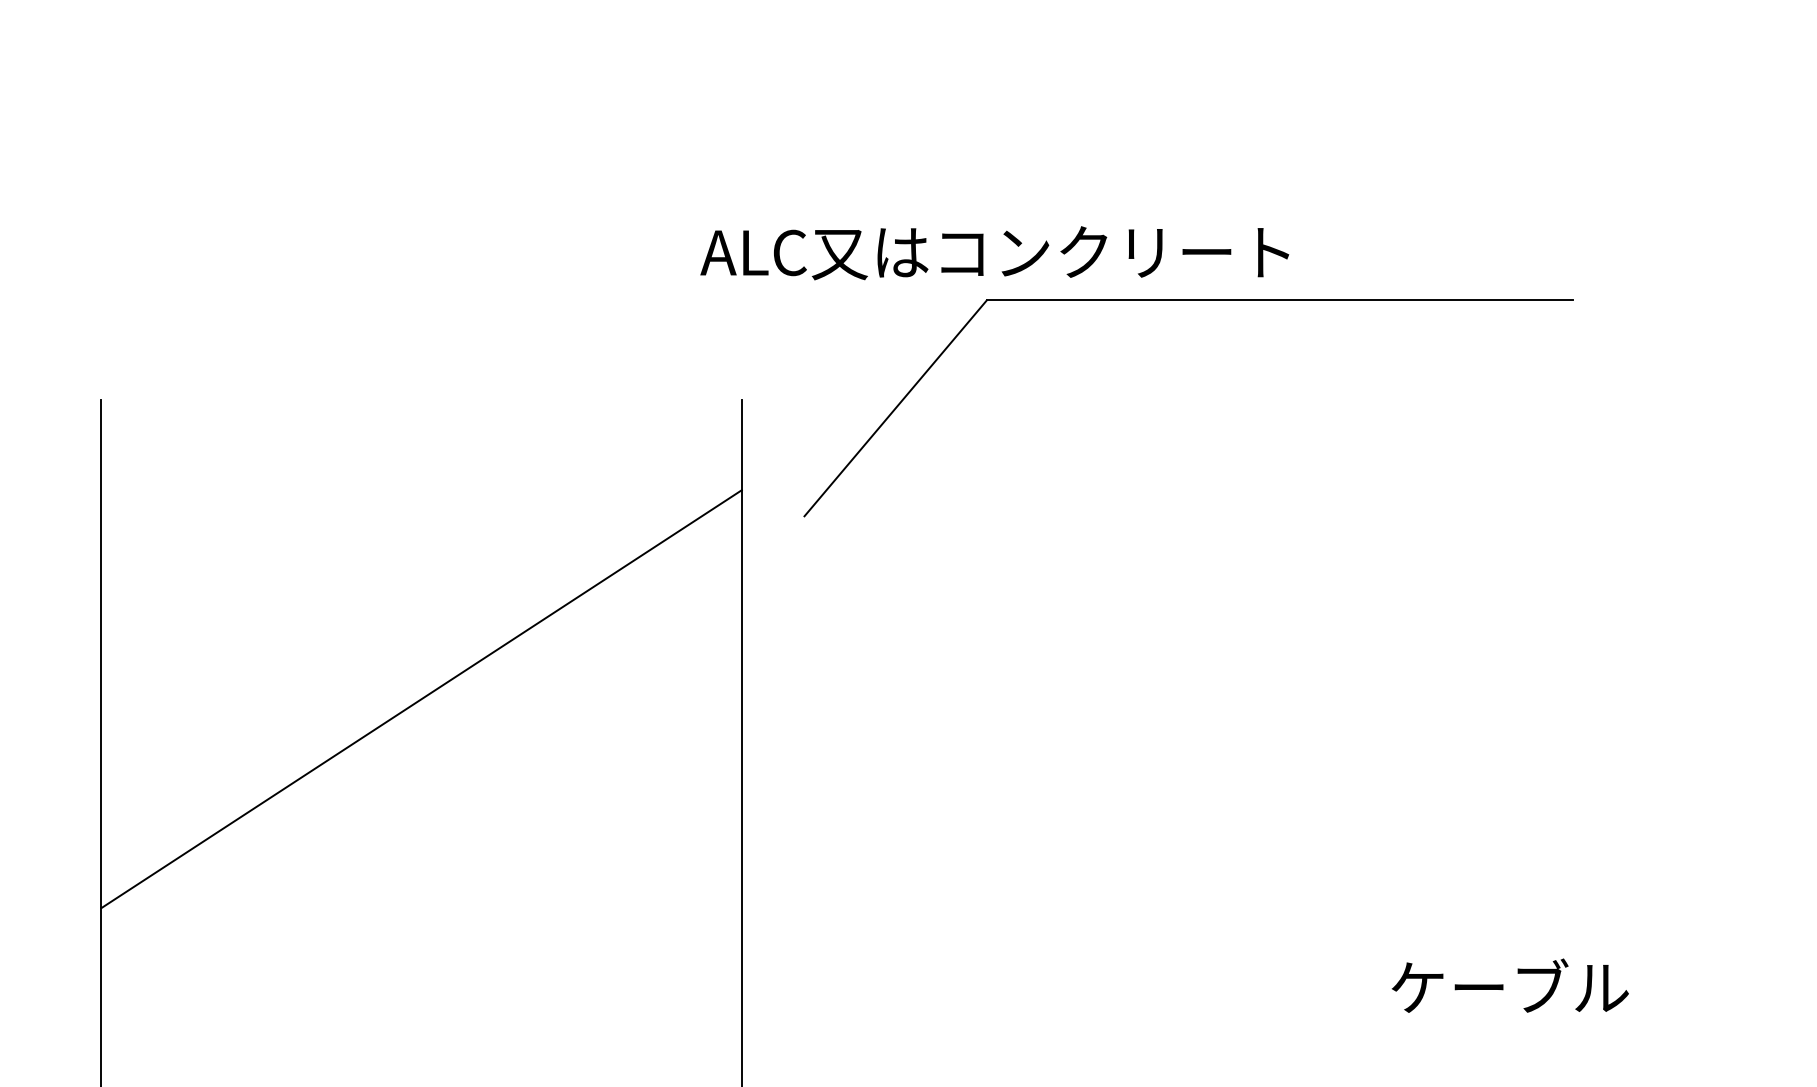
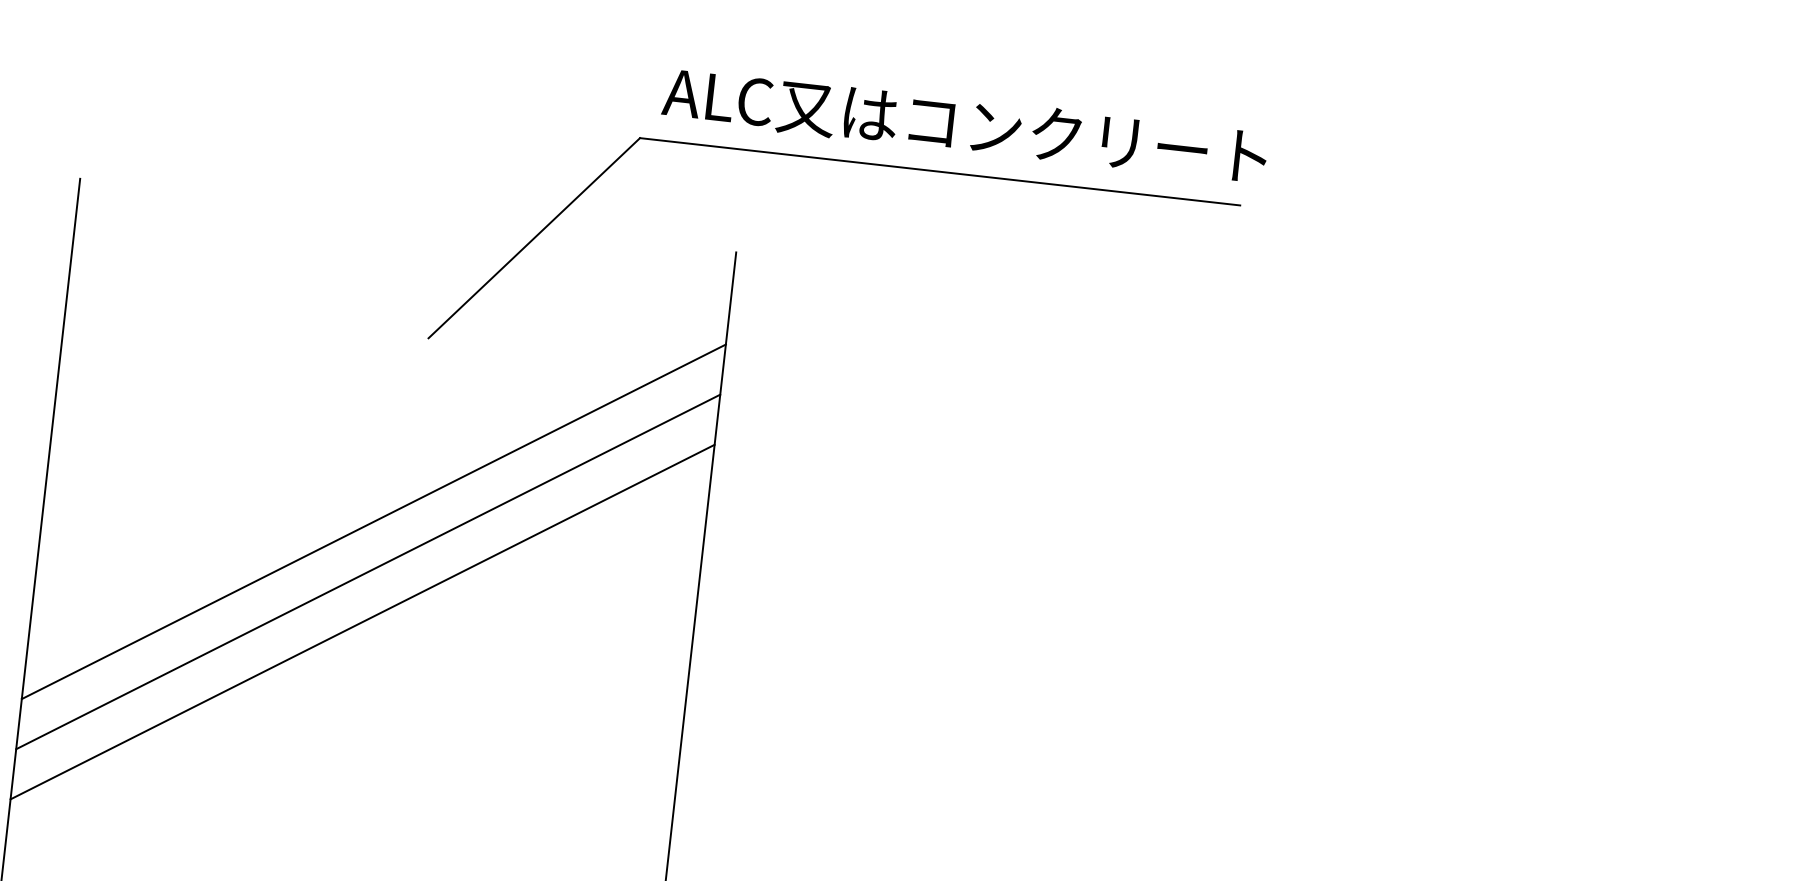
text: (994, 253) -> (964, 125), moved
part: (1188, 300) -> (846, 161), moved
line: (421, 748) -> (368, 572), added
line: (421, 797) -> (362, 622), added

